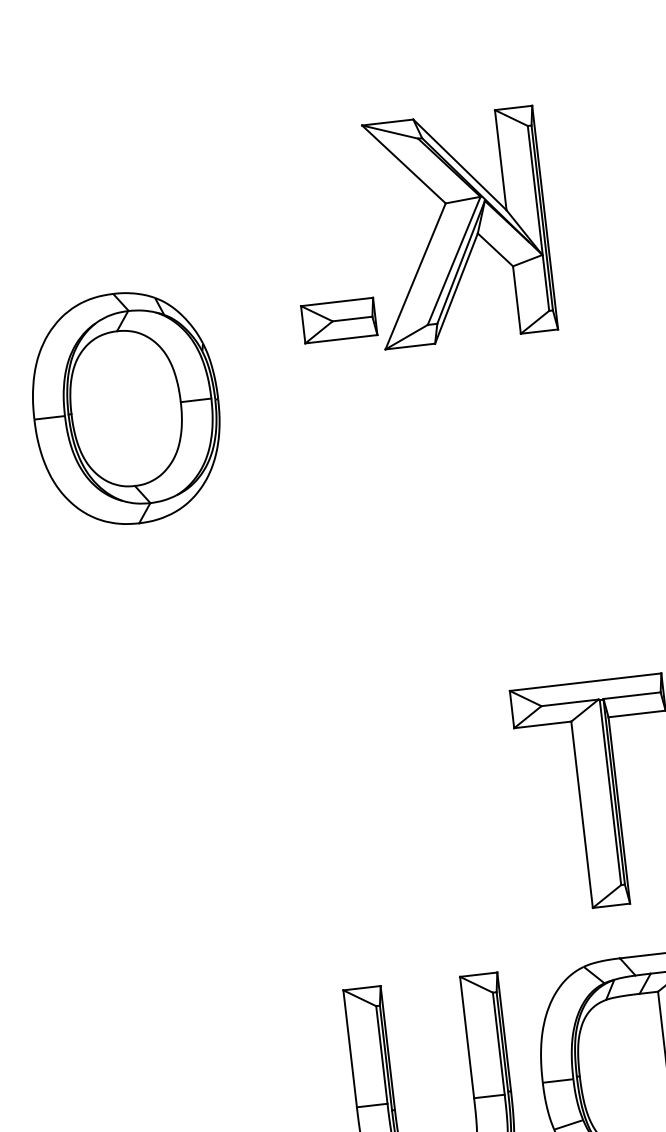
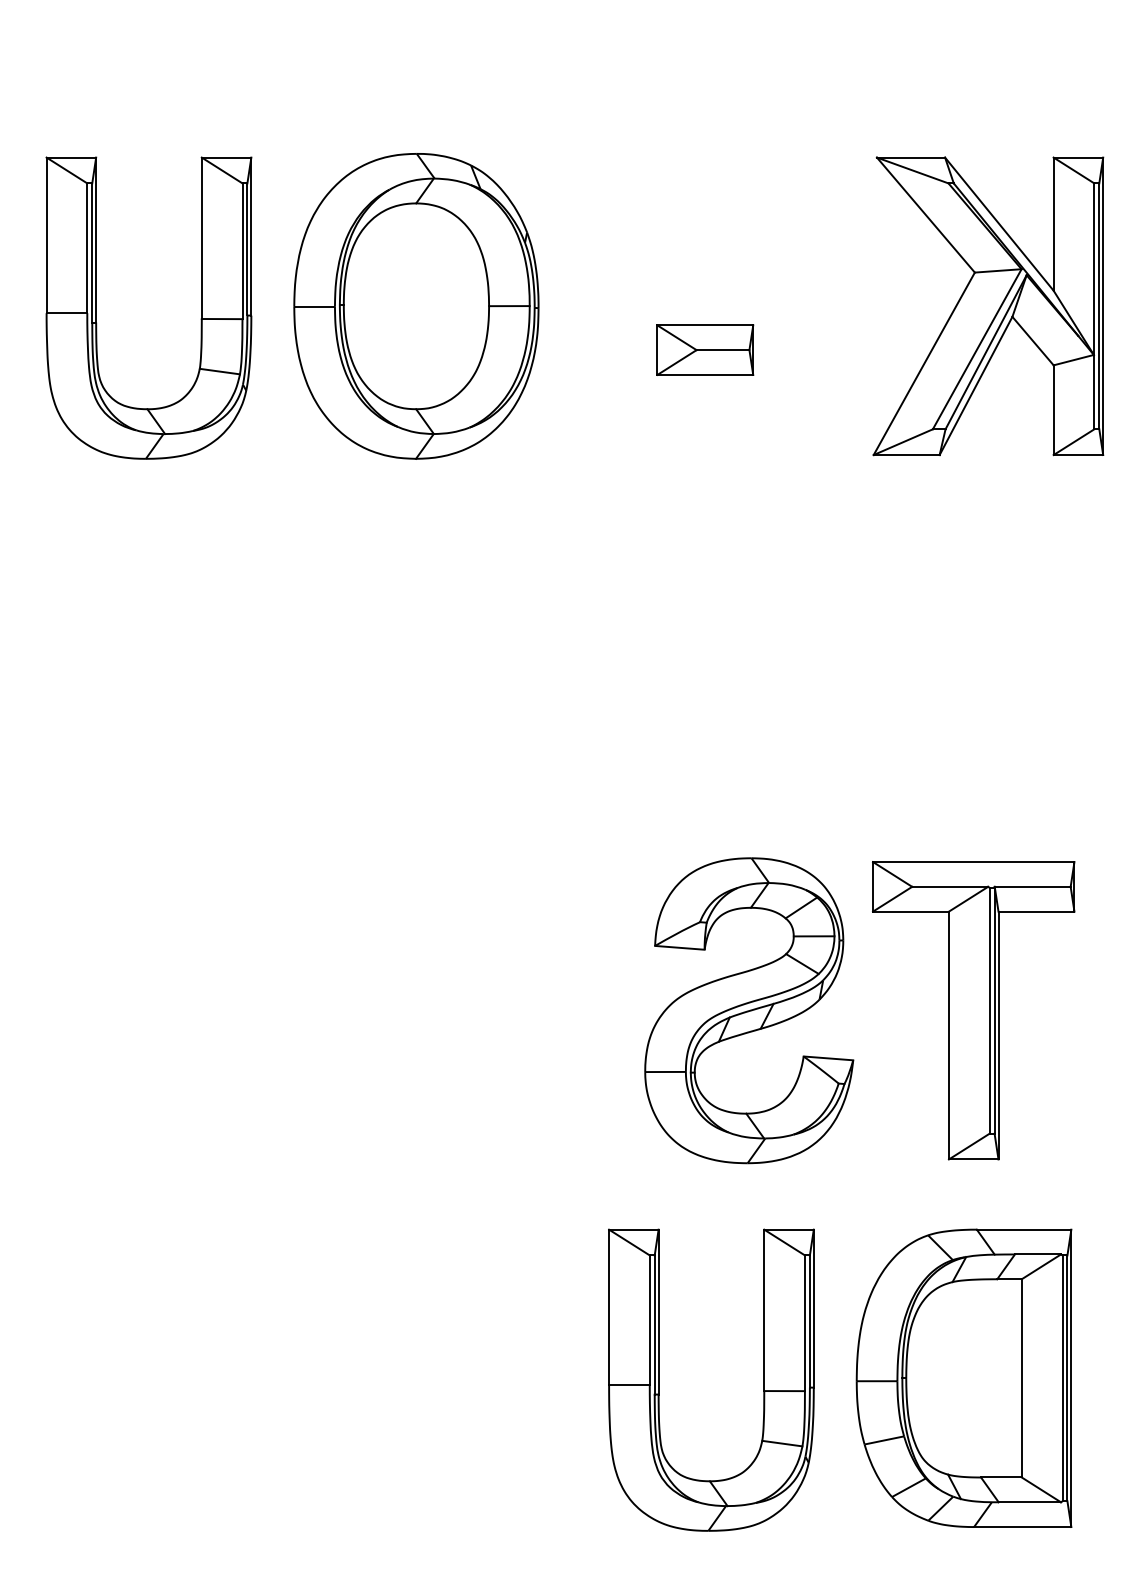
part: (458, 227) -> (988, 306), moved
part: (126, 408) -> (416, 306), moved
part: (429, 813) -> (749, 1010), added

